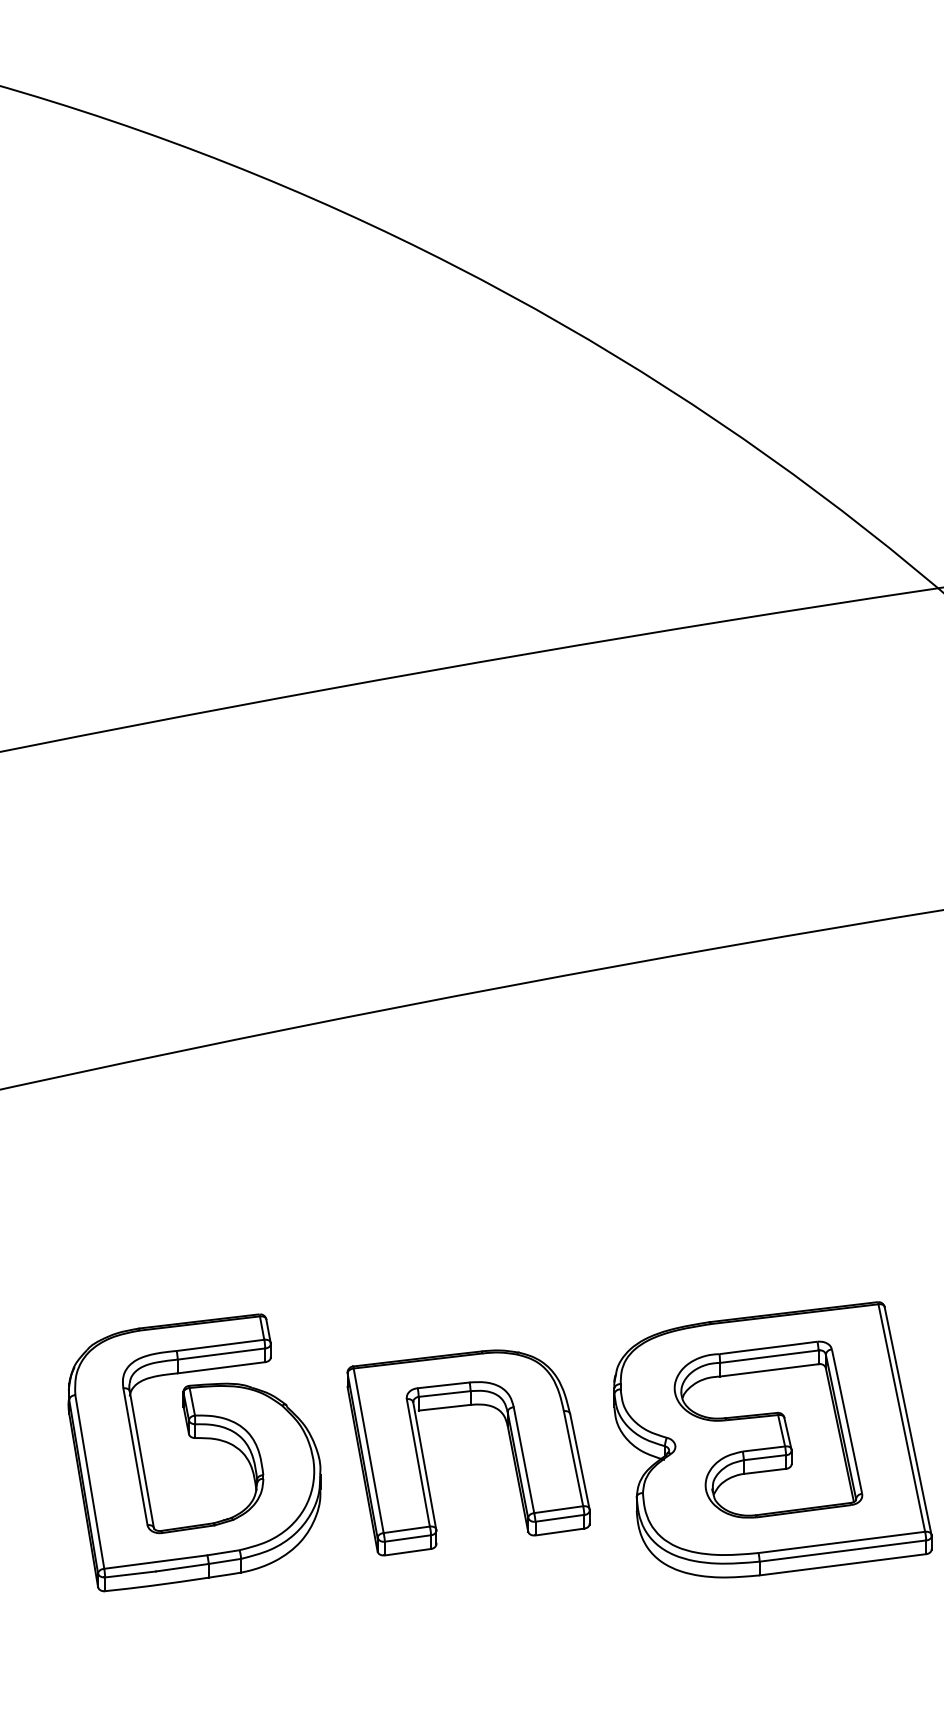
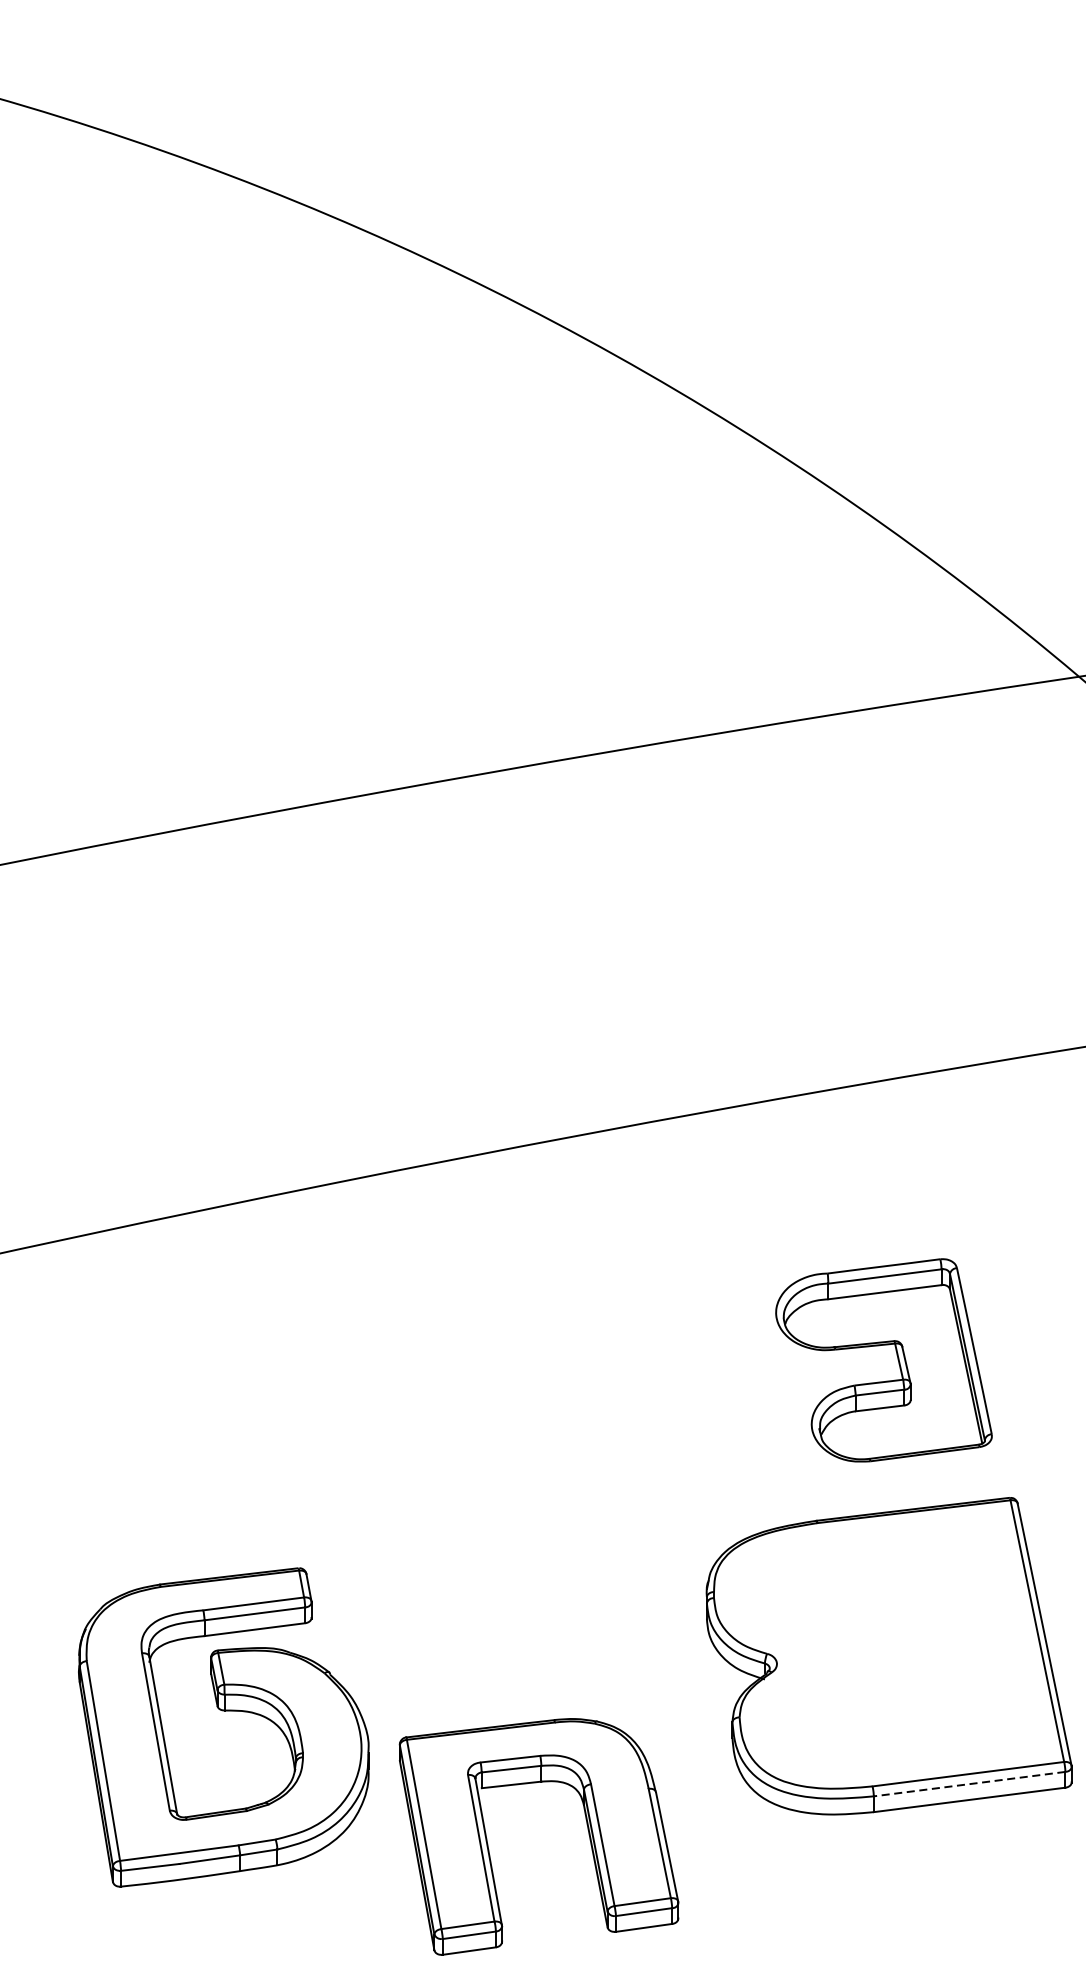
part: (779, 1426) -> (896, 1356), moved
part: (194, 1438) -> (223, 1711), moved
part: (510, 1446) -> (587, 1829), moved
line: (842, 1551) -> (969, 1784), solid -> dashed

